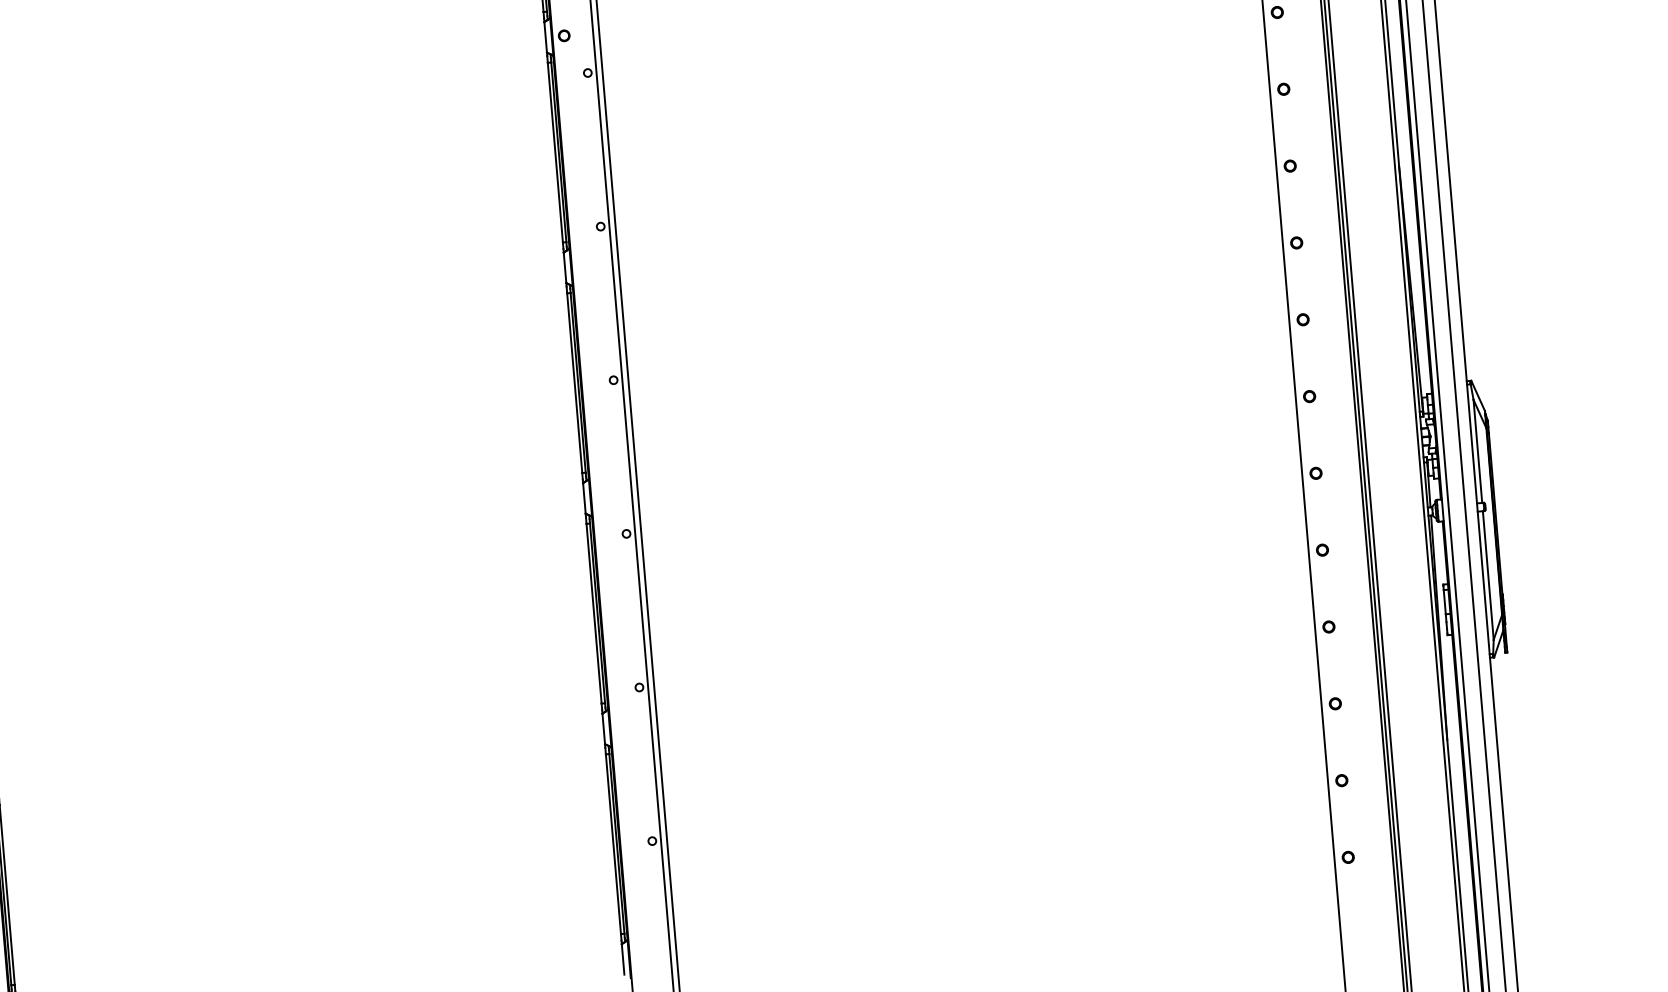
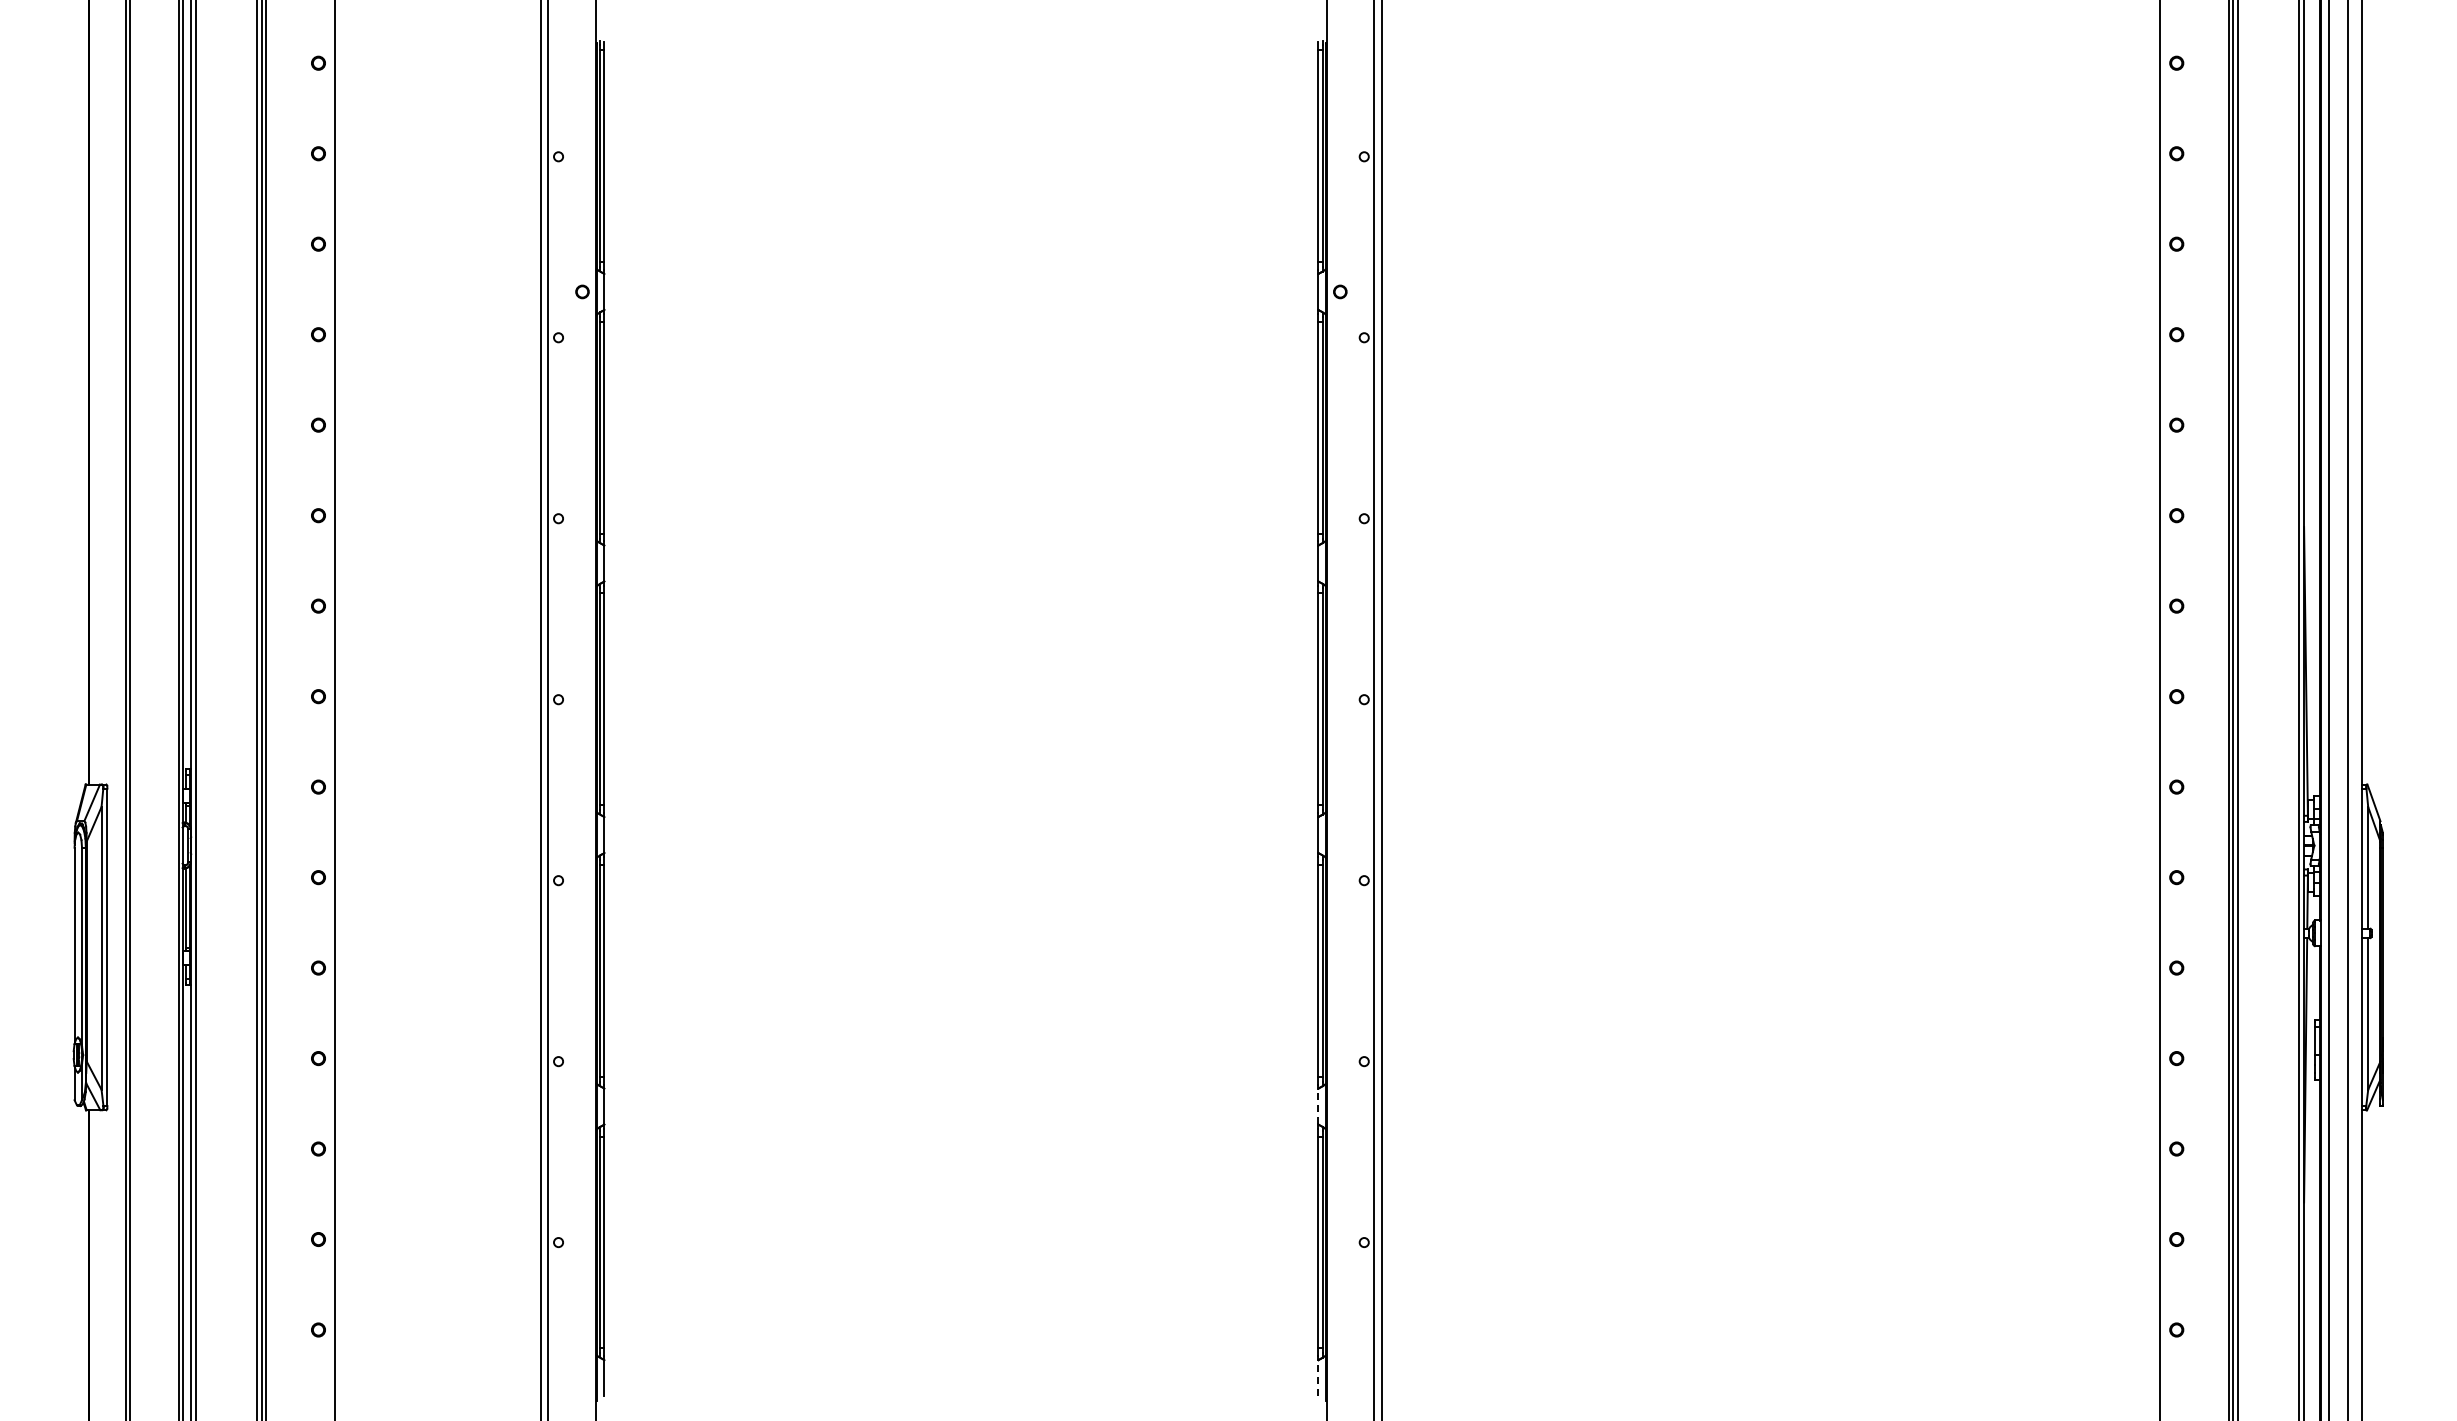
line: (603, 728) -> (1318, 1106), solid -> dashed
line: (623, 959) -> (1318, 1378), solid -> dashed

